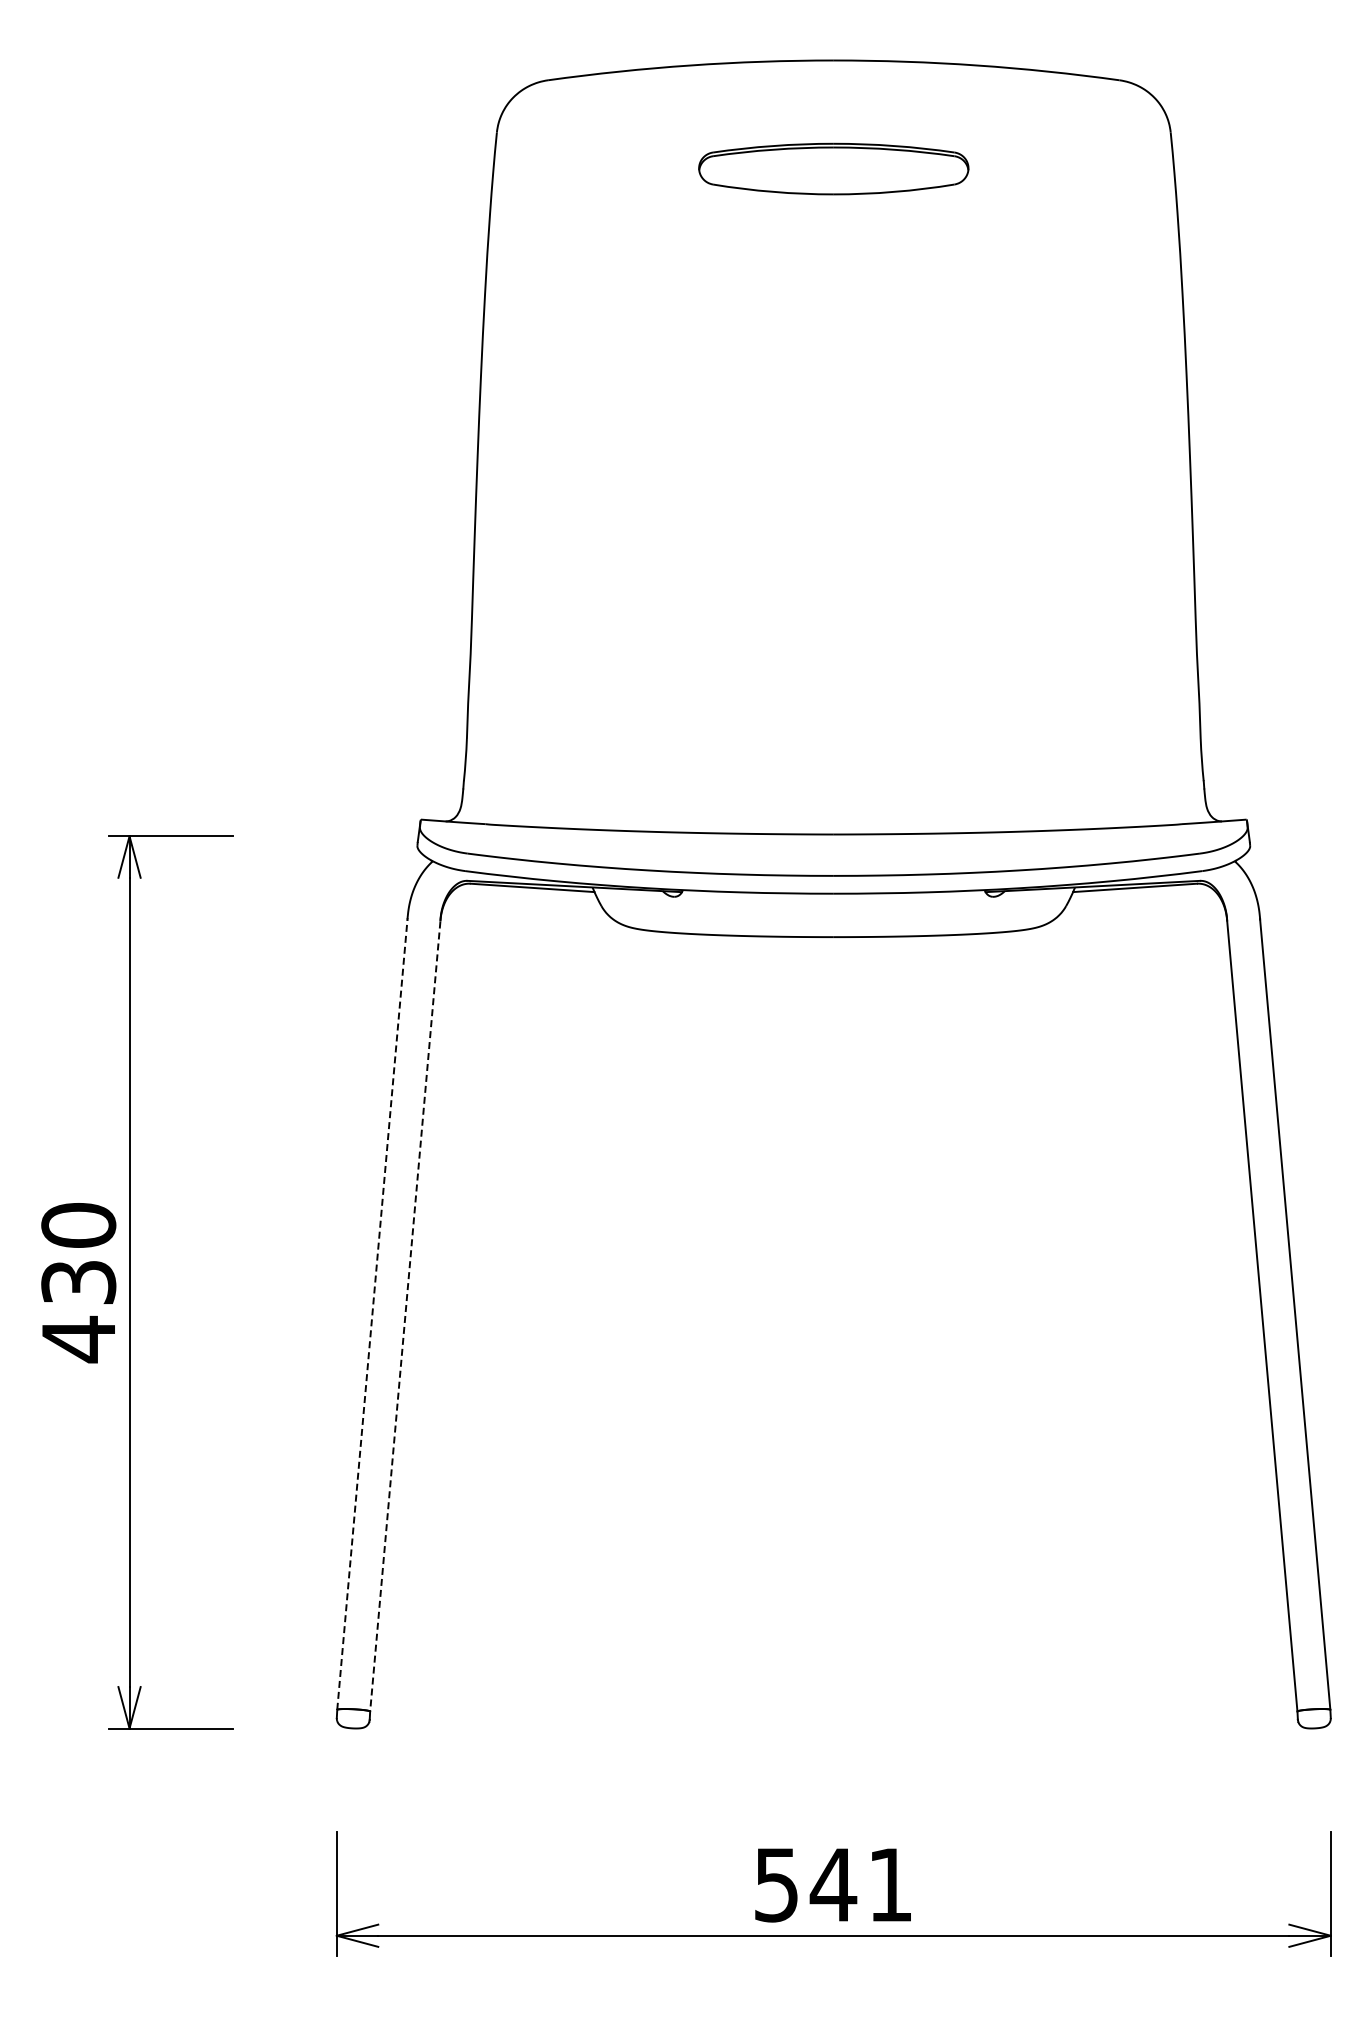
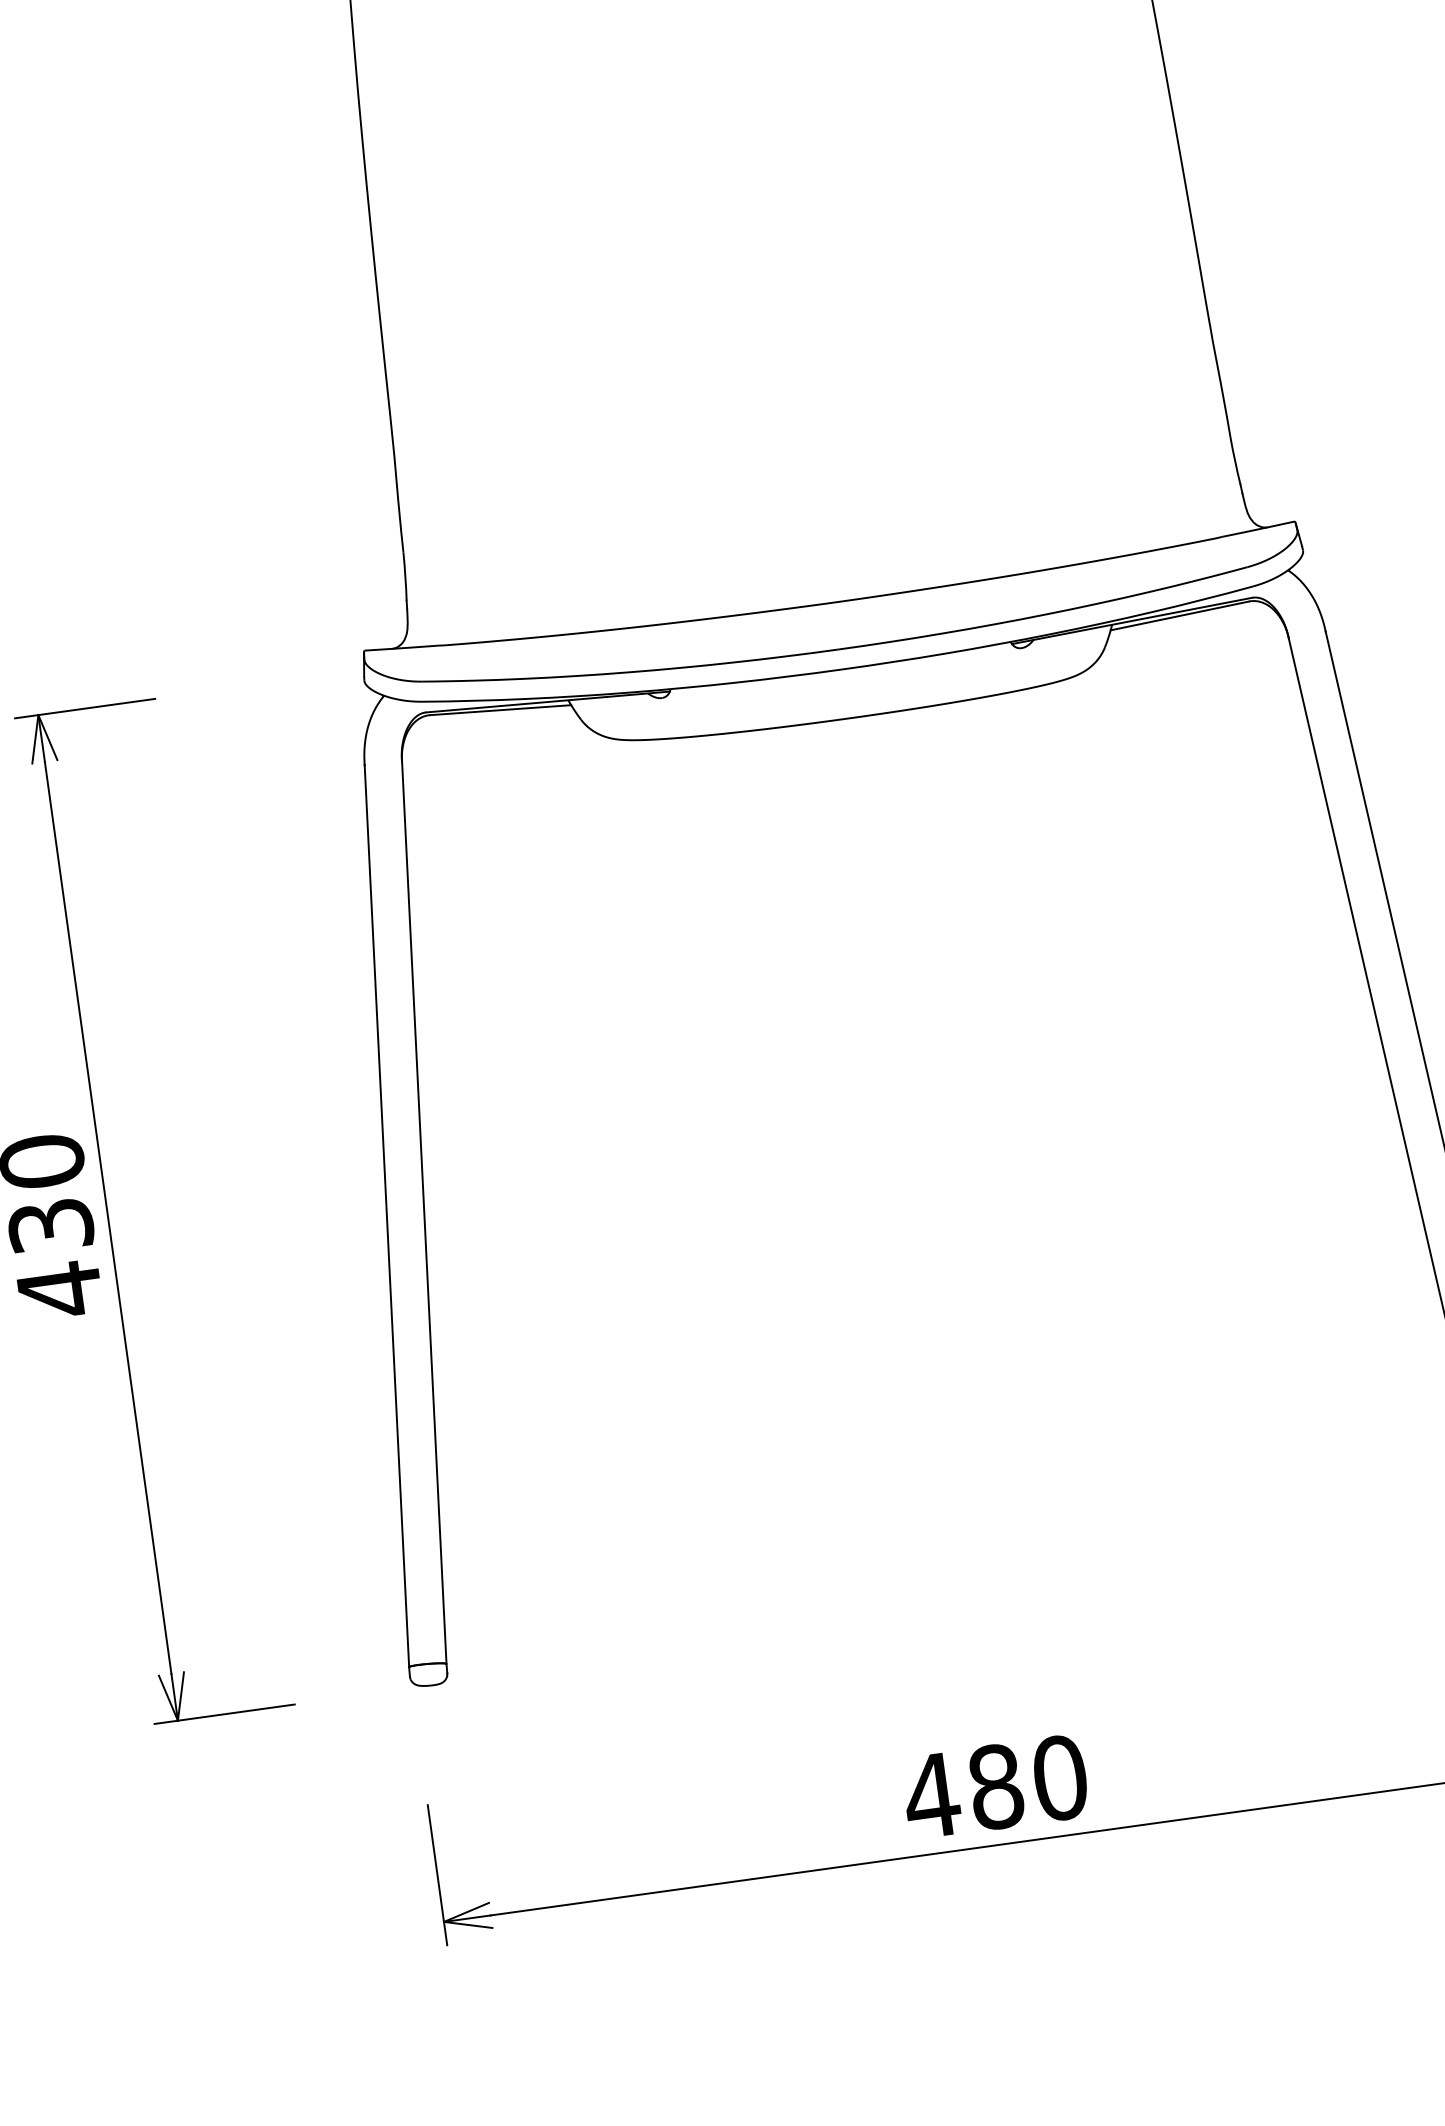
line: (372, 1314) -> (387, 1216), dashed -> solid
line: (405, 1316) -> (424, 1213), dashed -> solid
text: (832, 1884) -> (994, 1786), 541 -> 480

